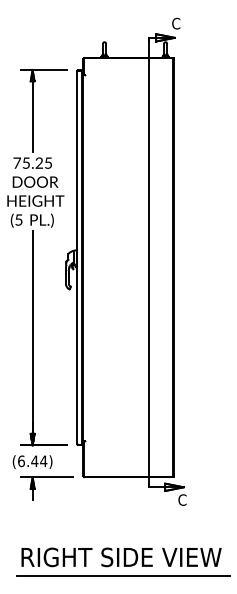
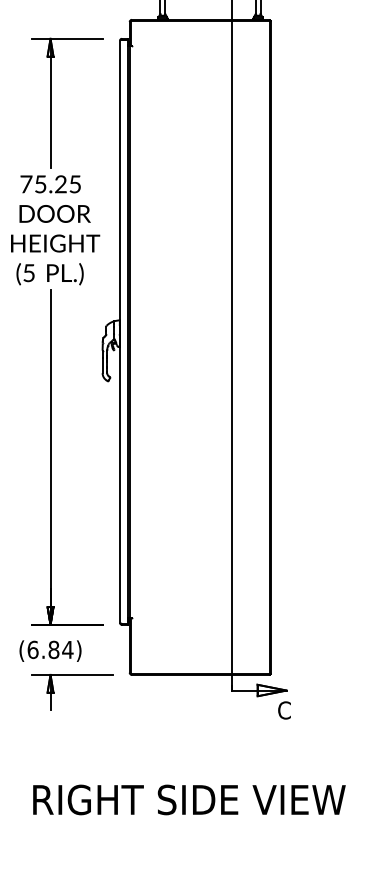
text: (34, 461) -> (53, 650), (6.44) -> (6.84)
line: (123, 576) -> (192, 829), removed

